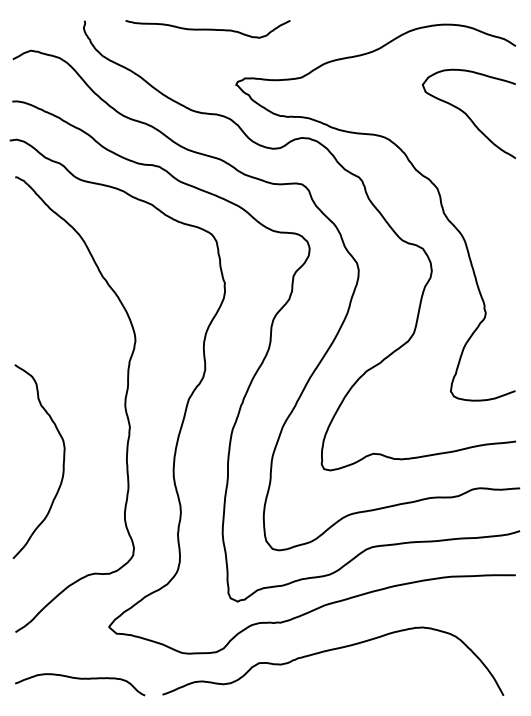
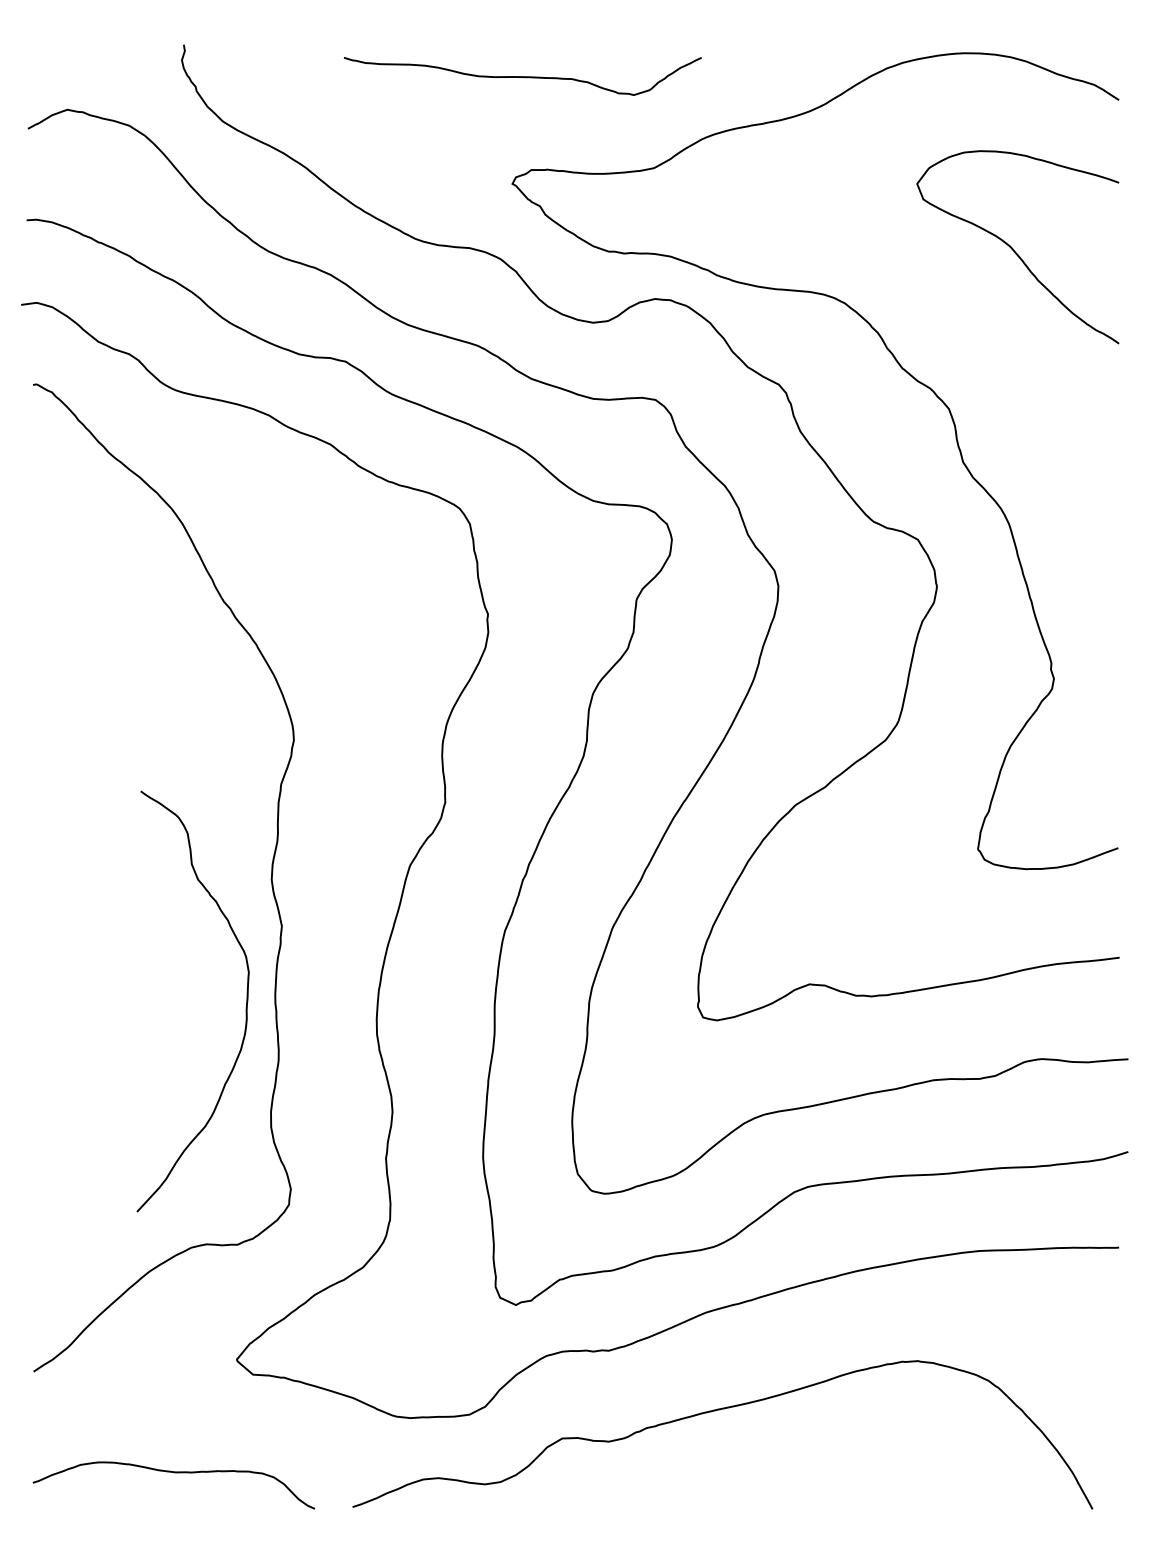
curve: (207, 29) -> (521, 76), moved
curve: (62, 463) -> (244, 1005), moved

